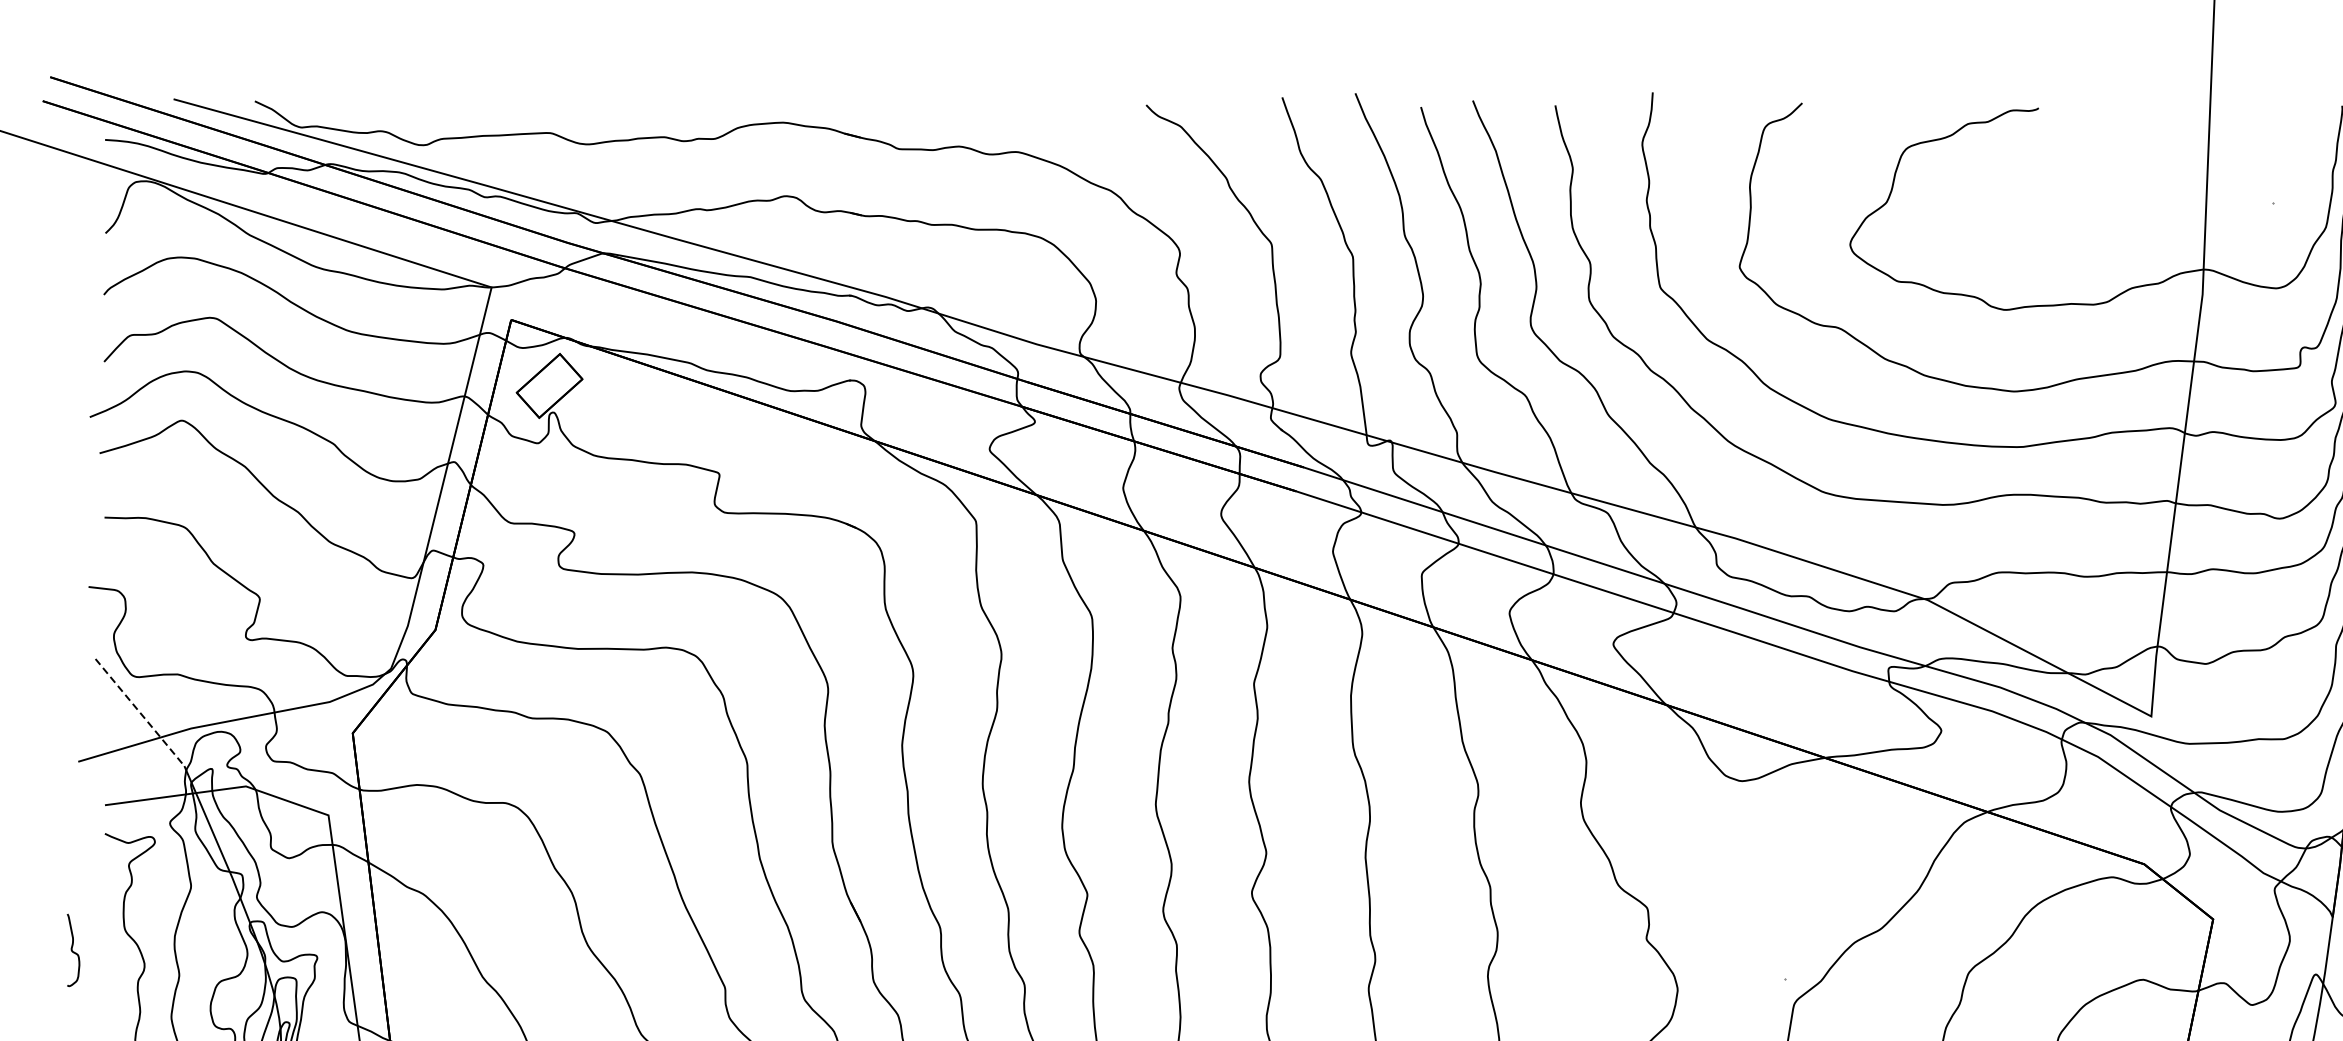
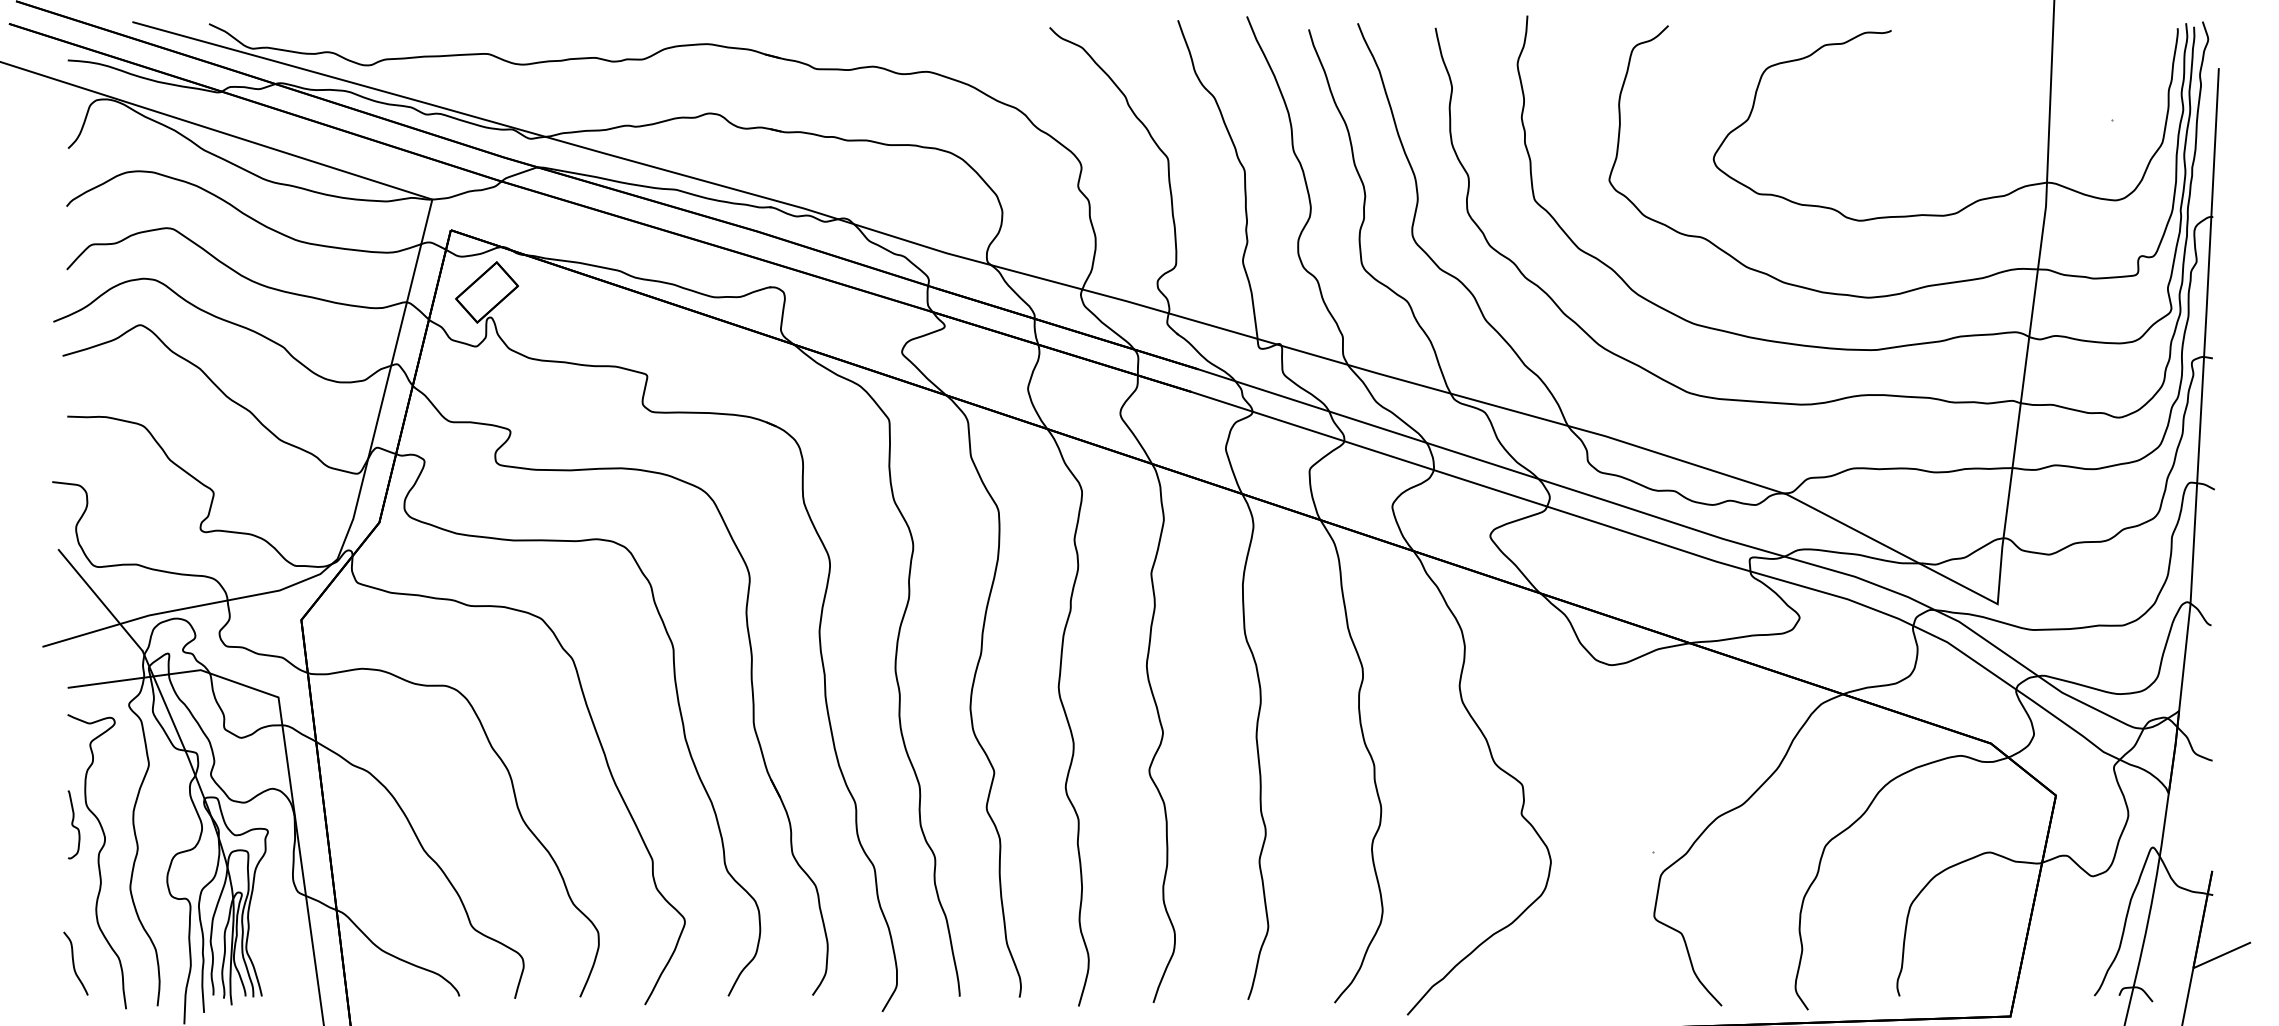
line: (139, 712) -> (100, 600), dashed -> solid
curve: (72, 950) -> (73, 824), moved

